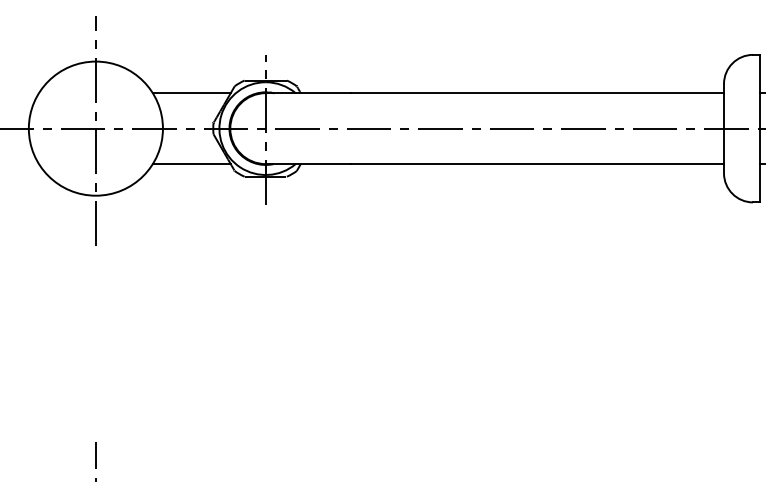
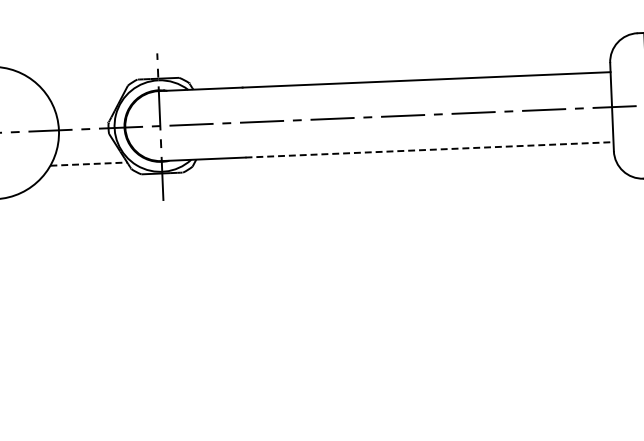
line: (191, 93) -> (85, 94), removed
line: (192, 164) -> (89, 164), solid -> dashed
line: (537, 164) -> (429, 150), solid -> dashed

